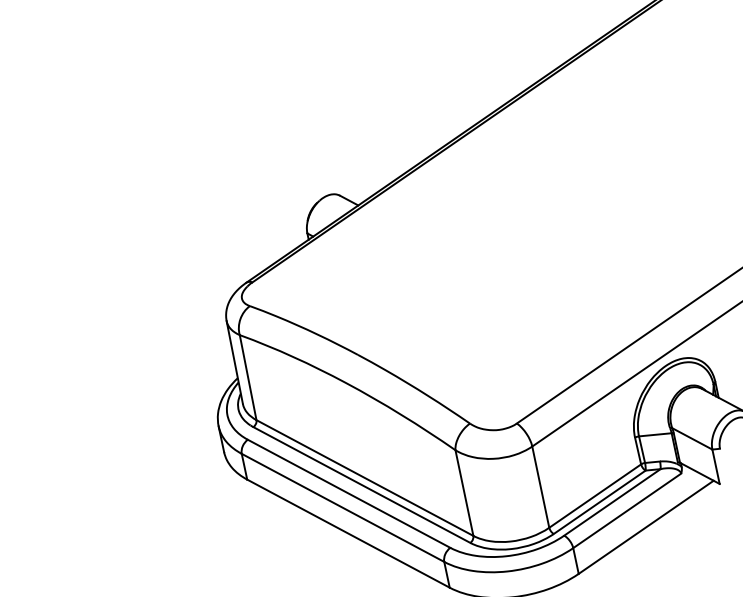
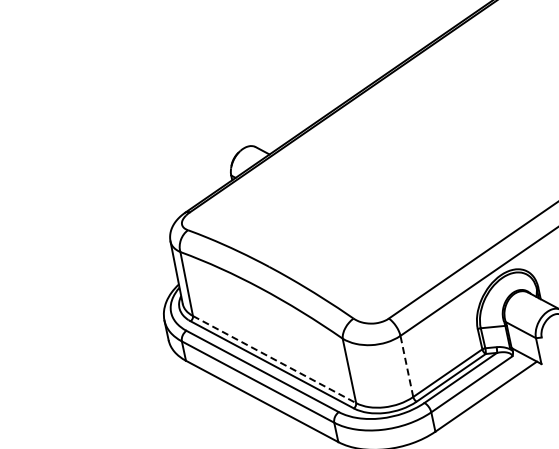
line: (366, 477) -> (275, 359), solid -> dashed
line: (540, 485) -> (406, 365), solid -> dashed

